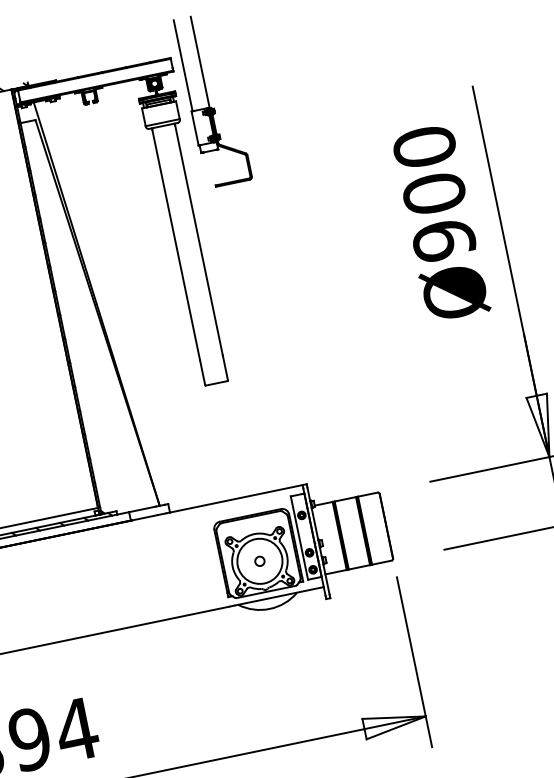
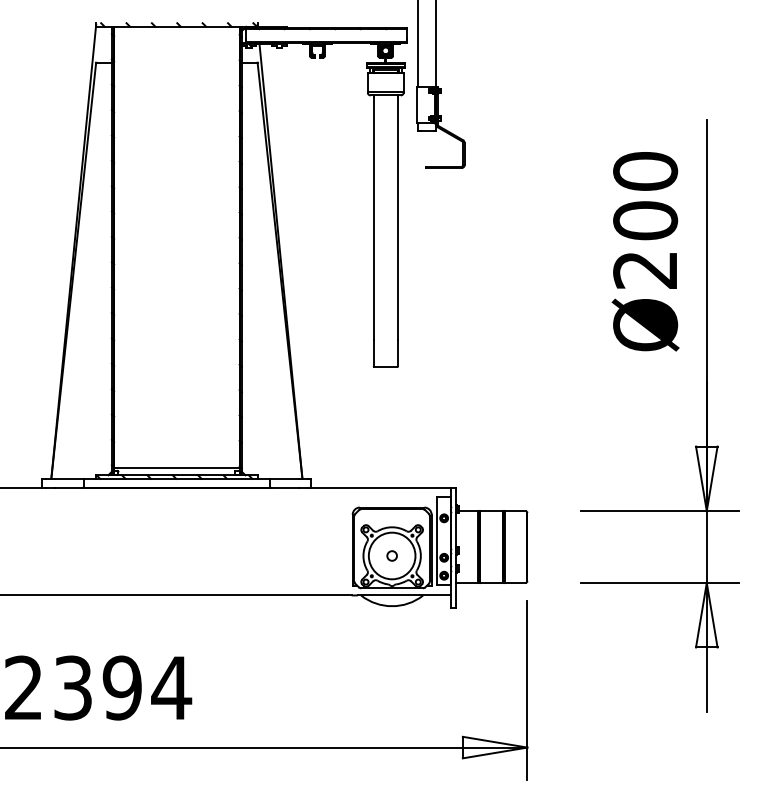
text: (443, 239) -> (645, 269), Ø900 -> Ø200

